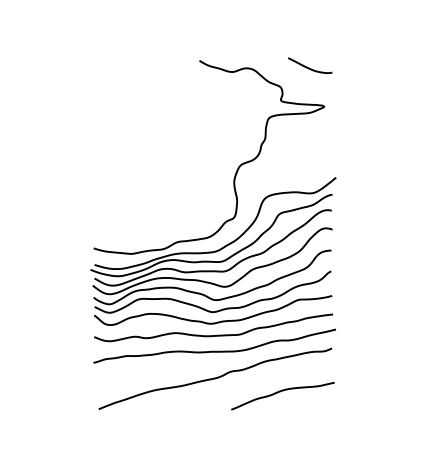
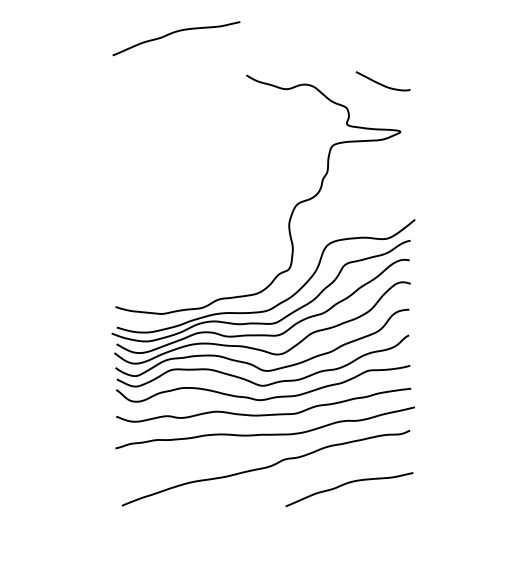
curve: (140, 27) -> (173, 34), added

